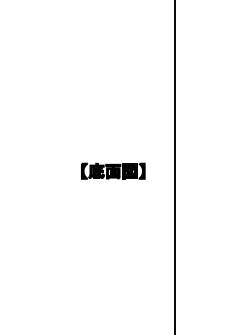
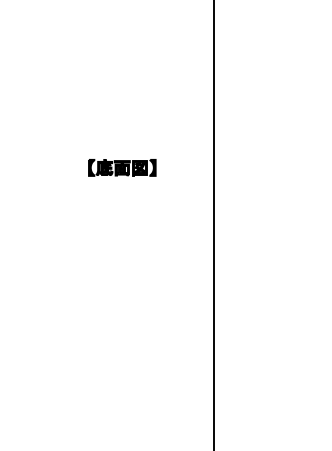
part: (112, 170) -> (121, 166), size x0.71

